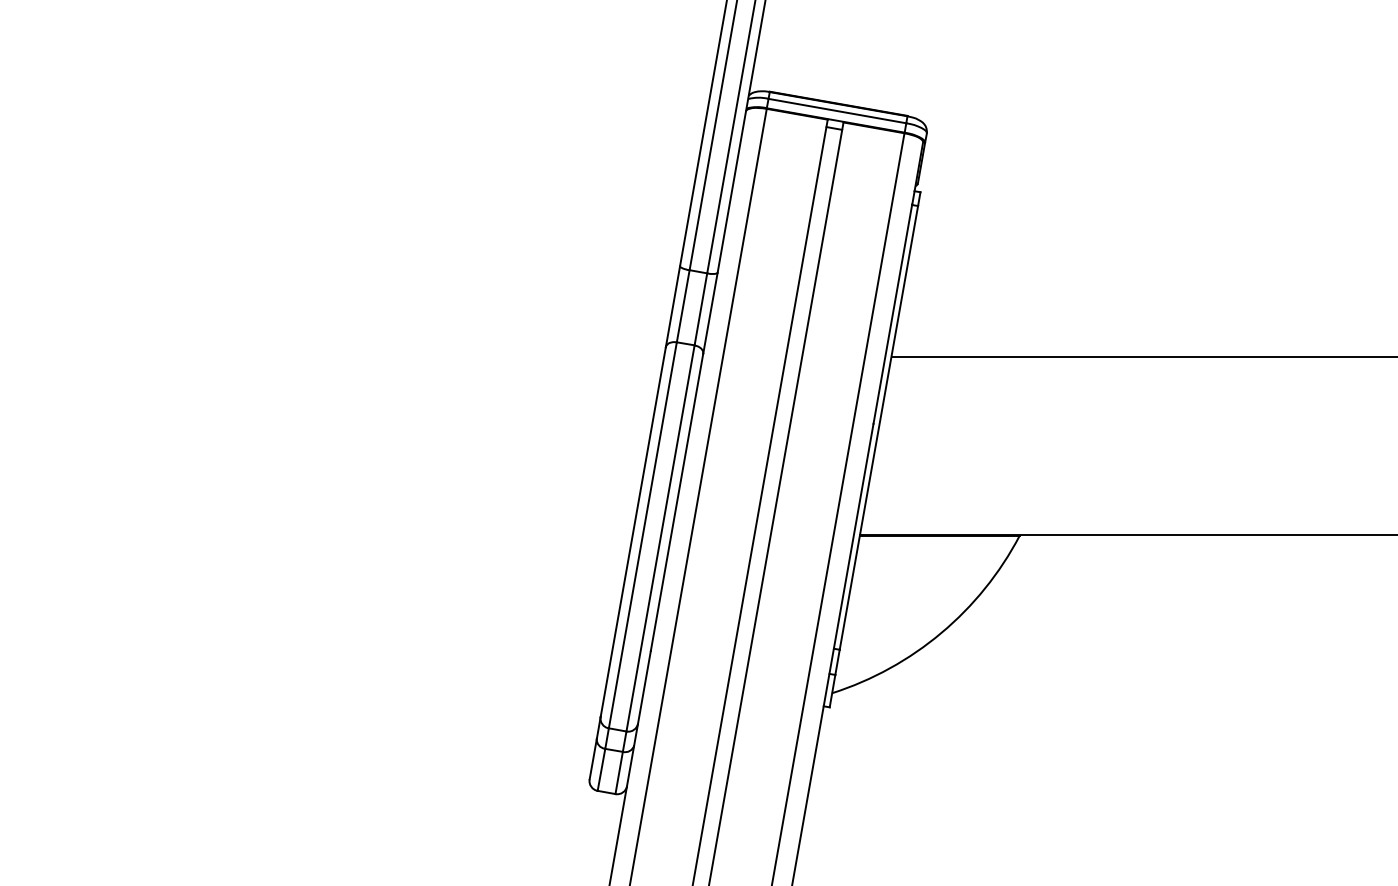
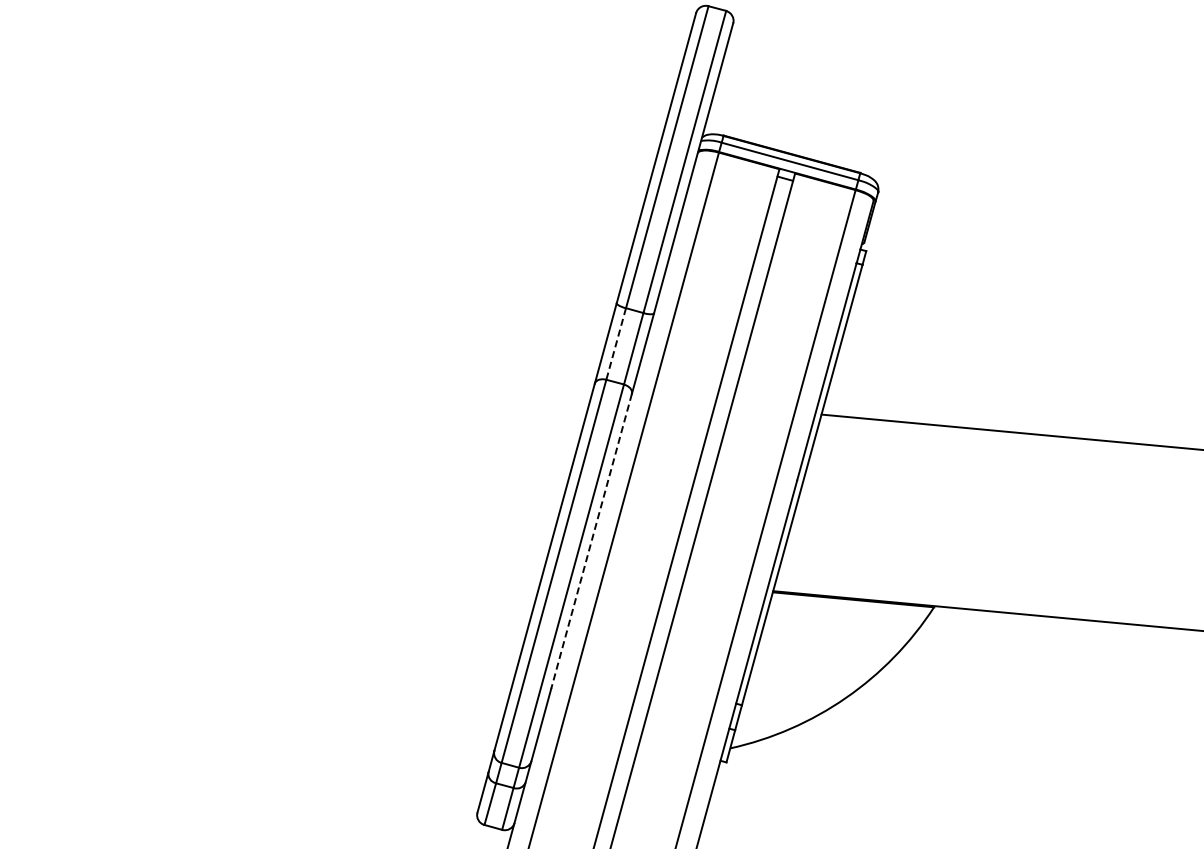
line: (683, 306) -> (616, 344), solid -> dashed
line: (677, 502) -> (592, 541), solid -> dashed

